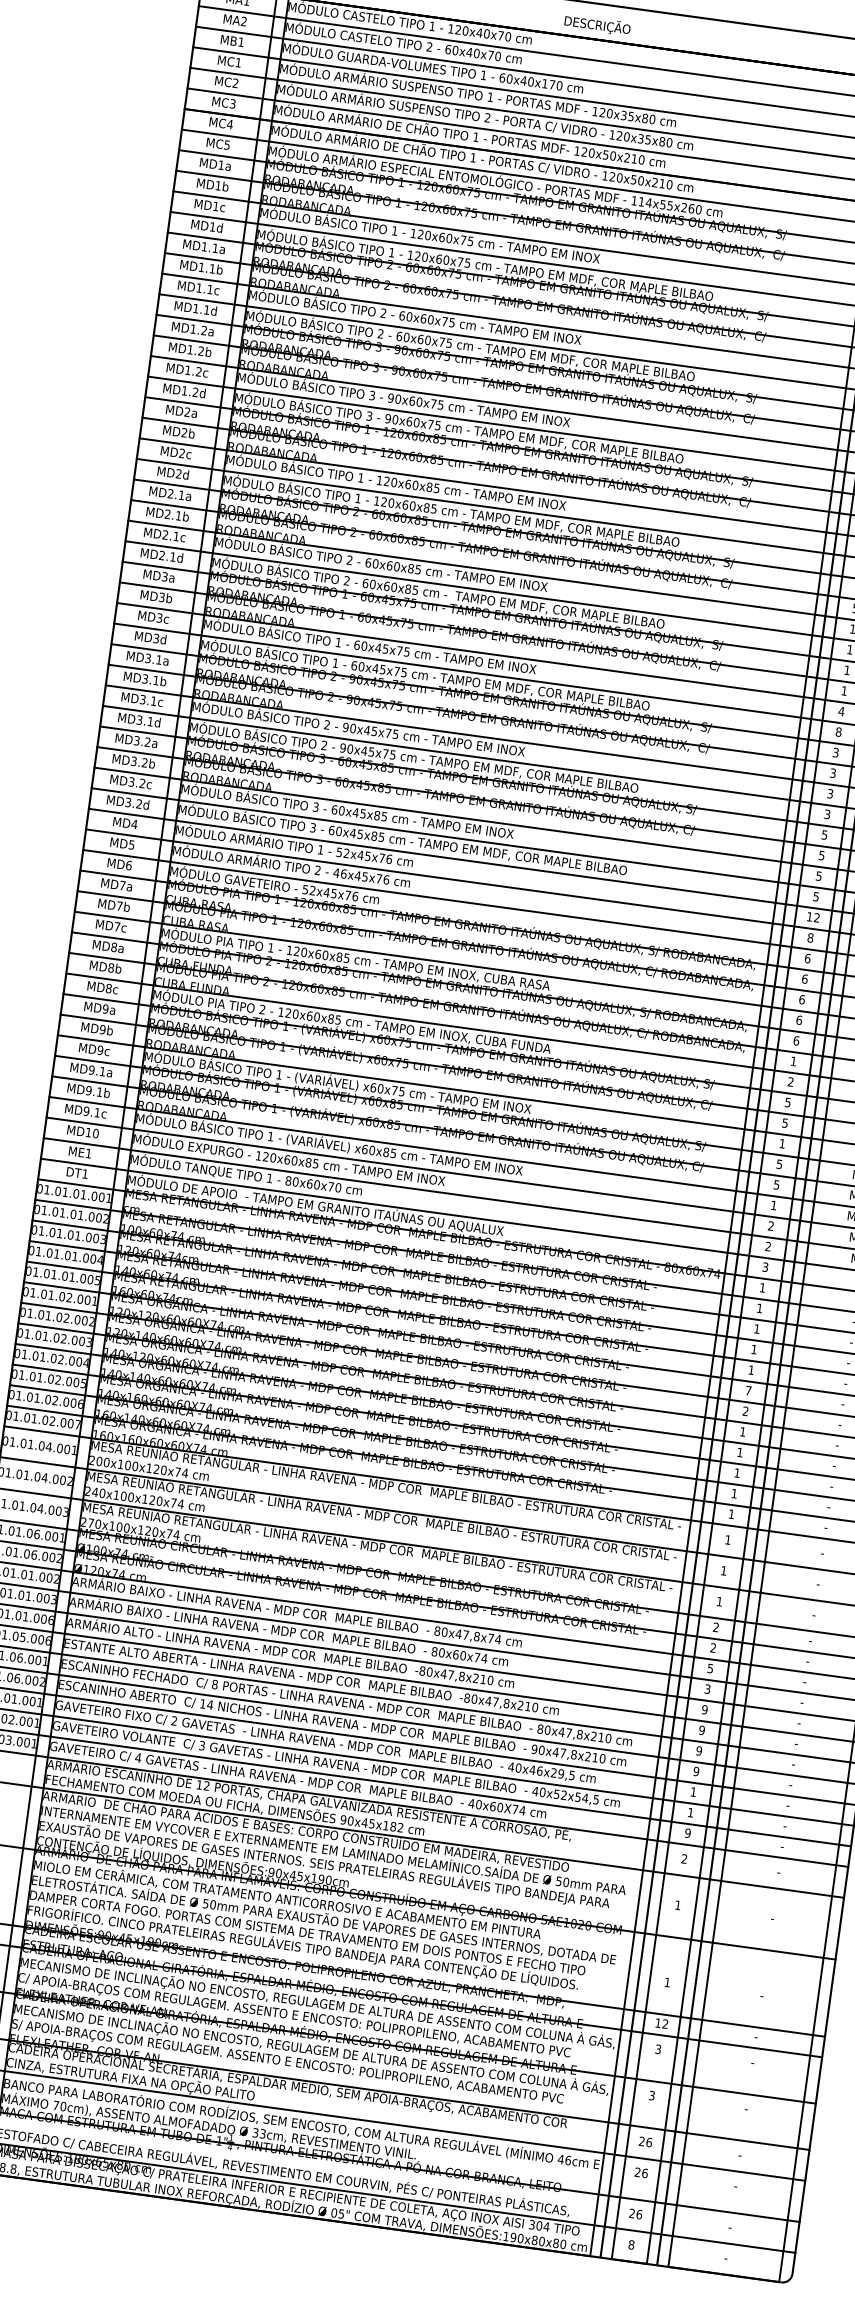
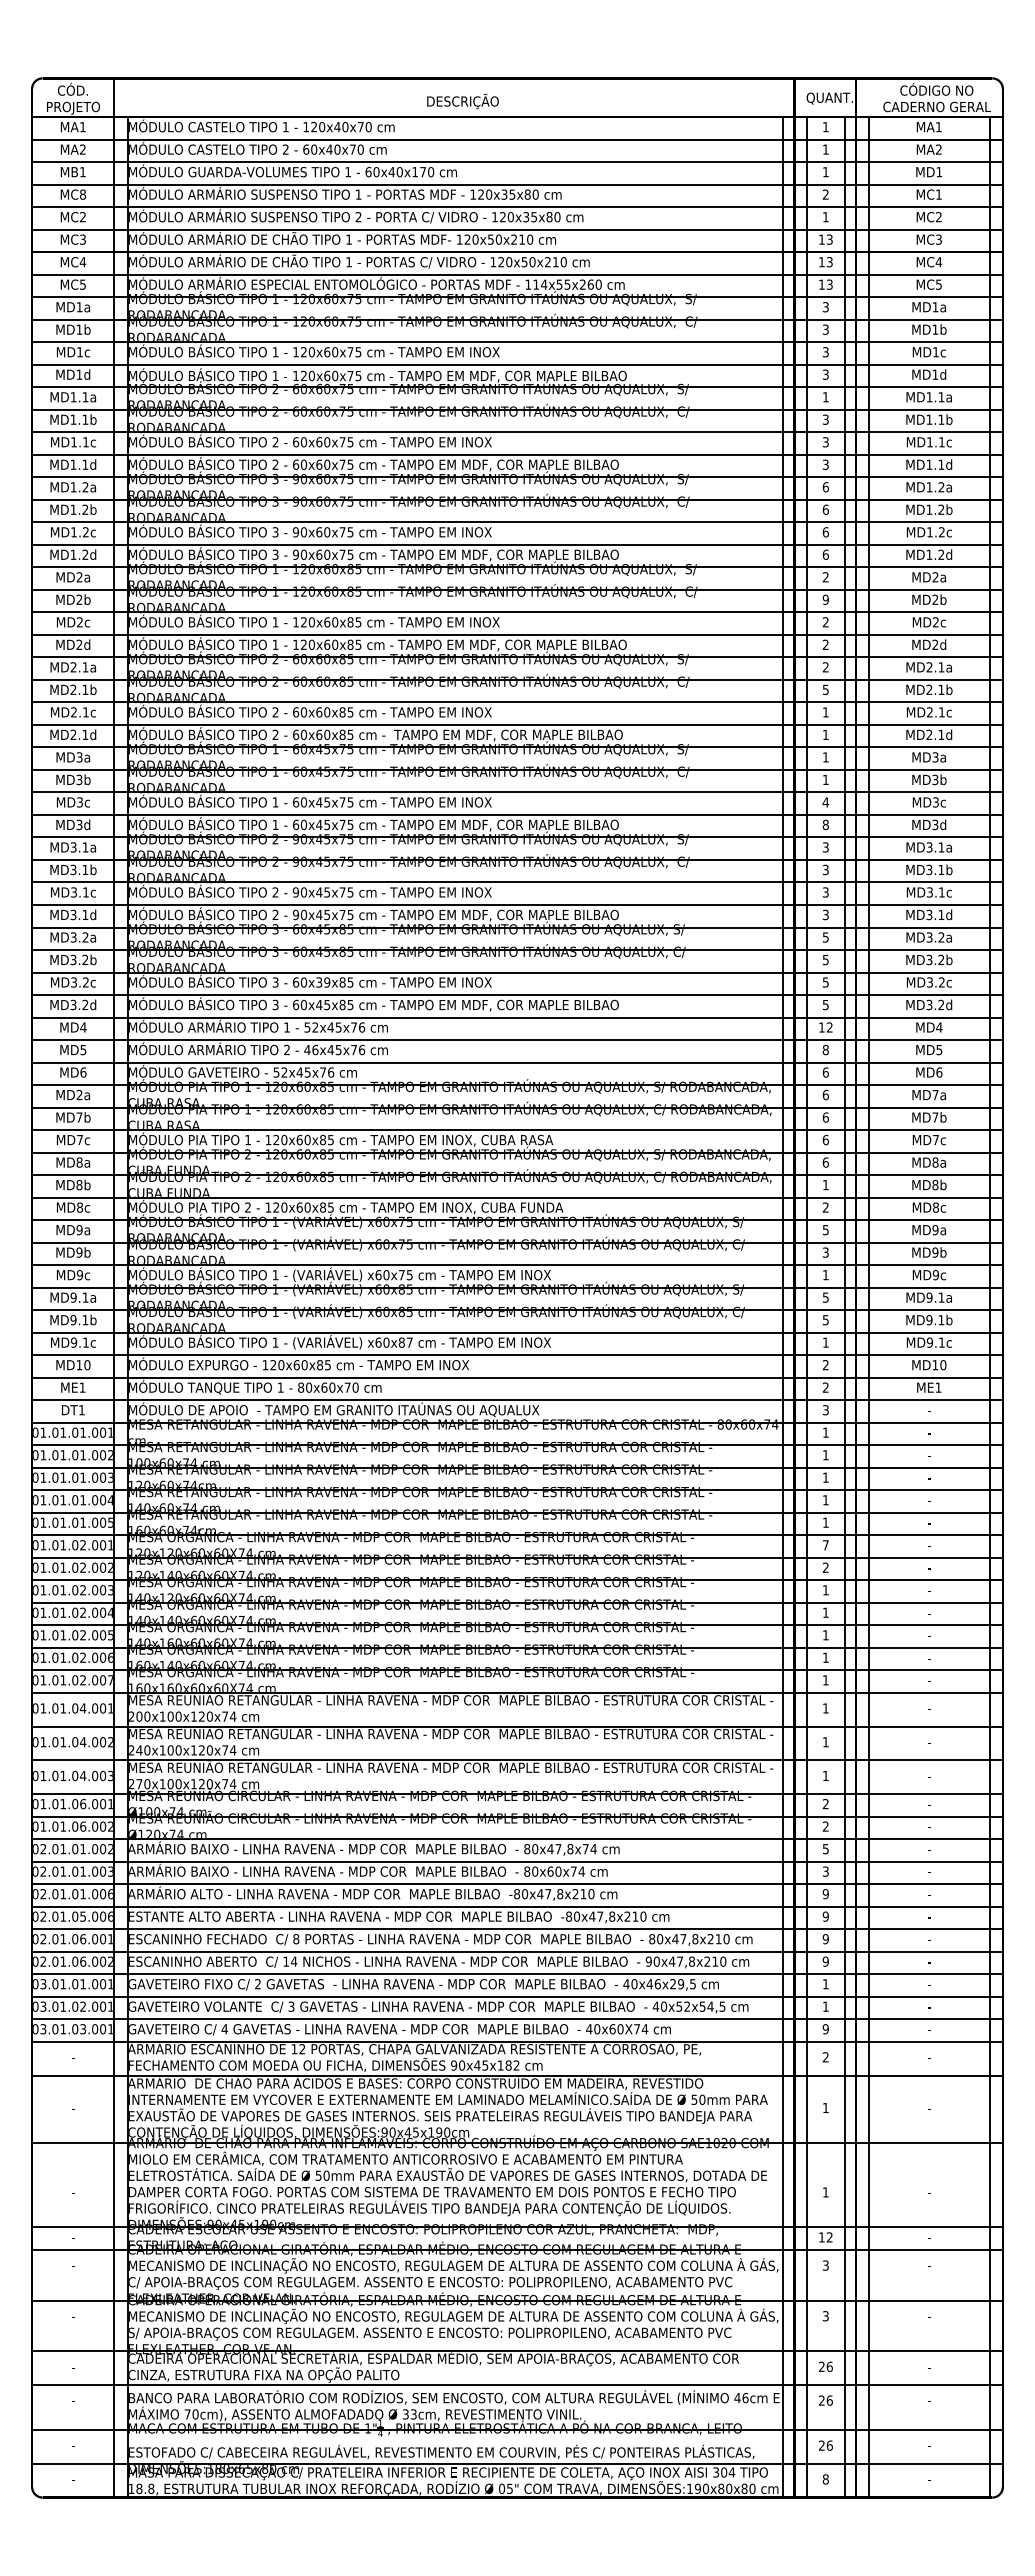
text: (238, 62) -> (83, 194), MC1 -> MC8
text: (359, 813) -> (323, 982), 60x45x85 -> 60x39x85
text: (122, 885) -> (79, 1094), MD7a -> MD2a
text: (784, 1123) -> (825, 1252), 5 -> 3
text: (393, 1153) -> (409, 1342), x60x85 -> x60x87

